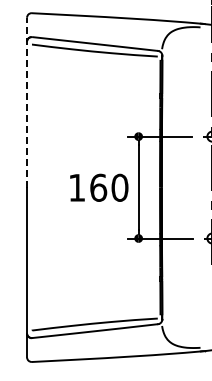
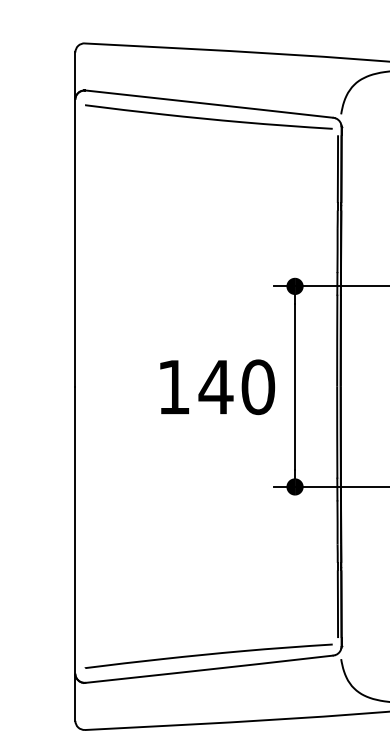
line: (27, 102) -> (76, 219), dashed -> solid
text: (98, 187) -> (216, 386), 160 -> 140

